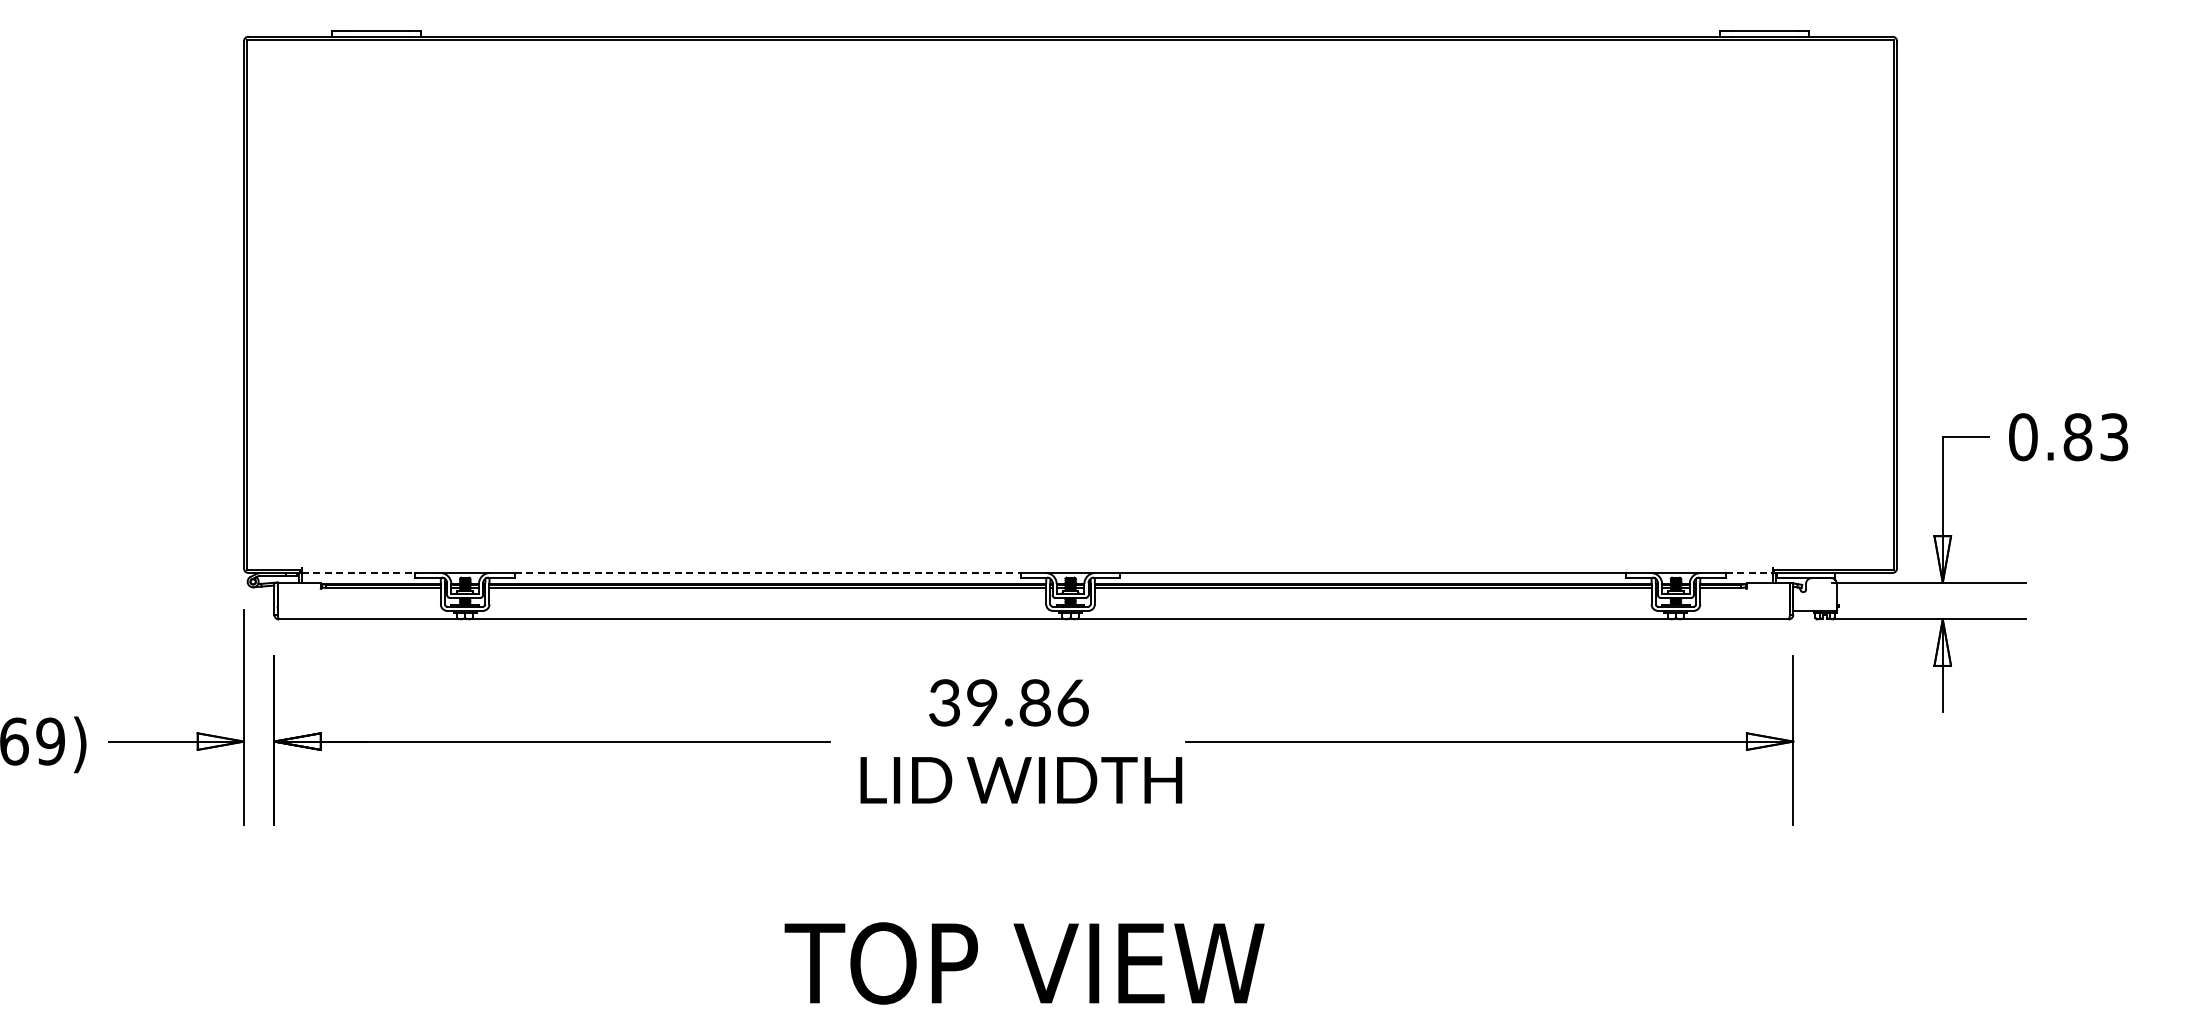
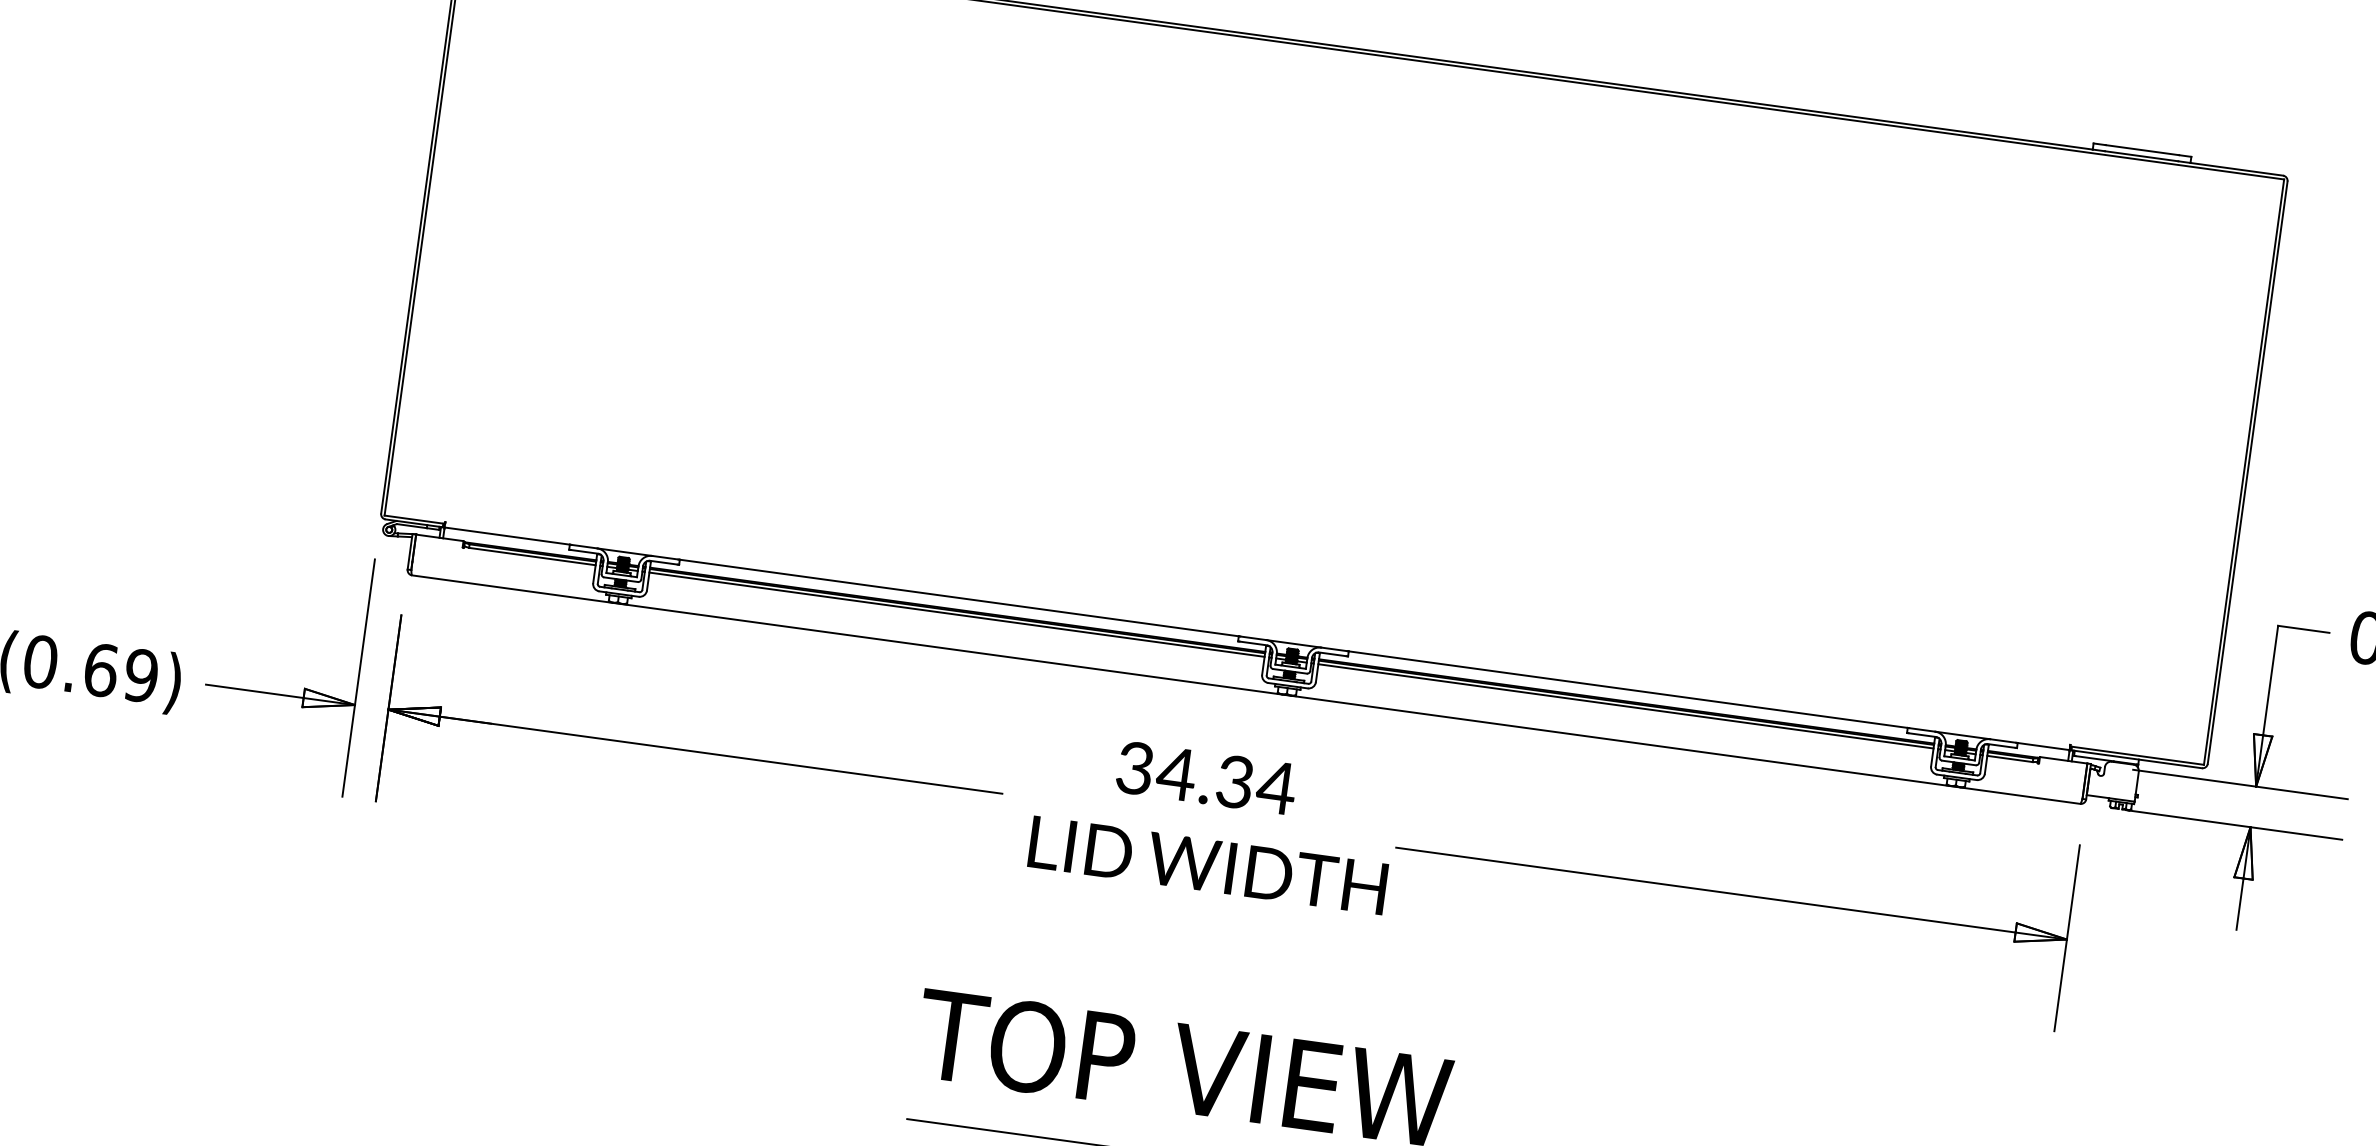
line: (358, 572) -> (507, 535), dashed -> solid
line: (767, 572) -> (959, 597), dashed -> solid
line: (1749, 572) -> (2044, 746), dashed -> solid
text: (1026, 702) -> (1225, 780), 39.86 -> 34.34

